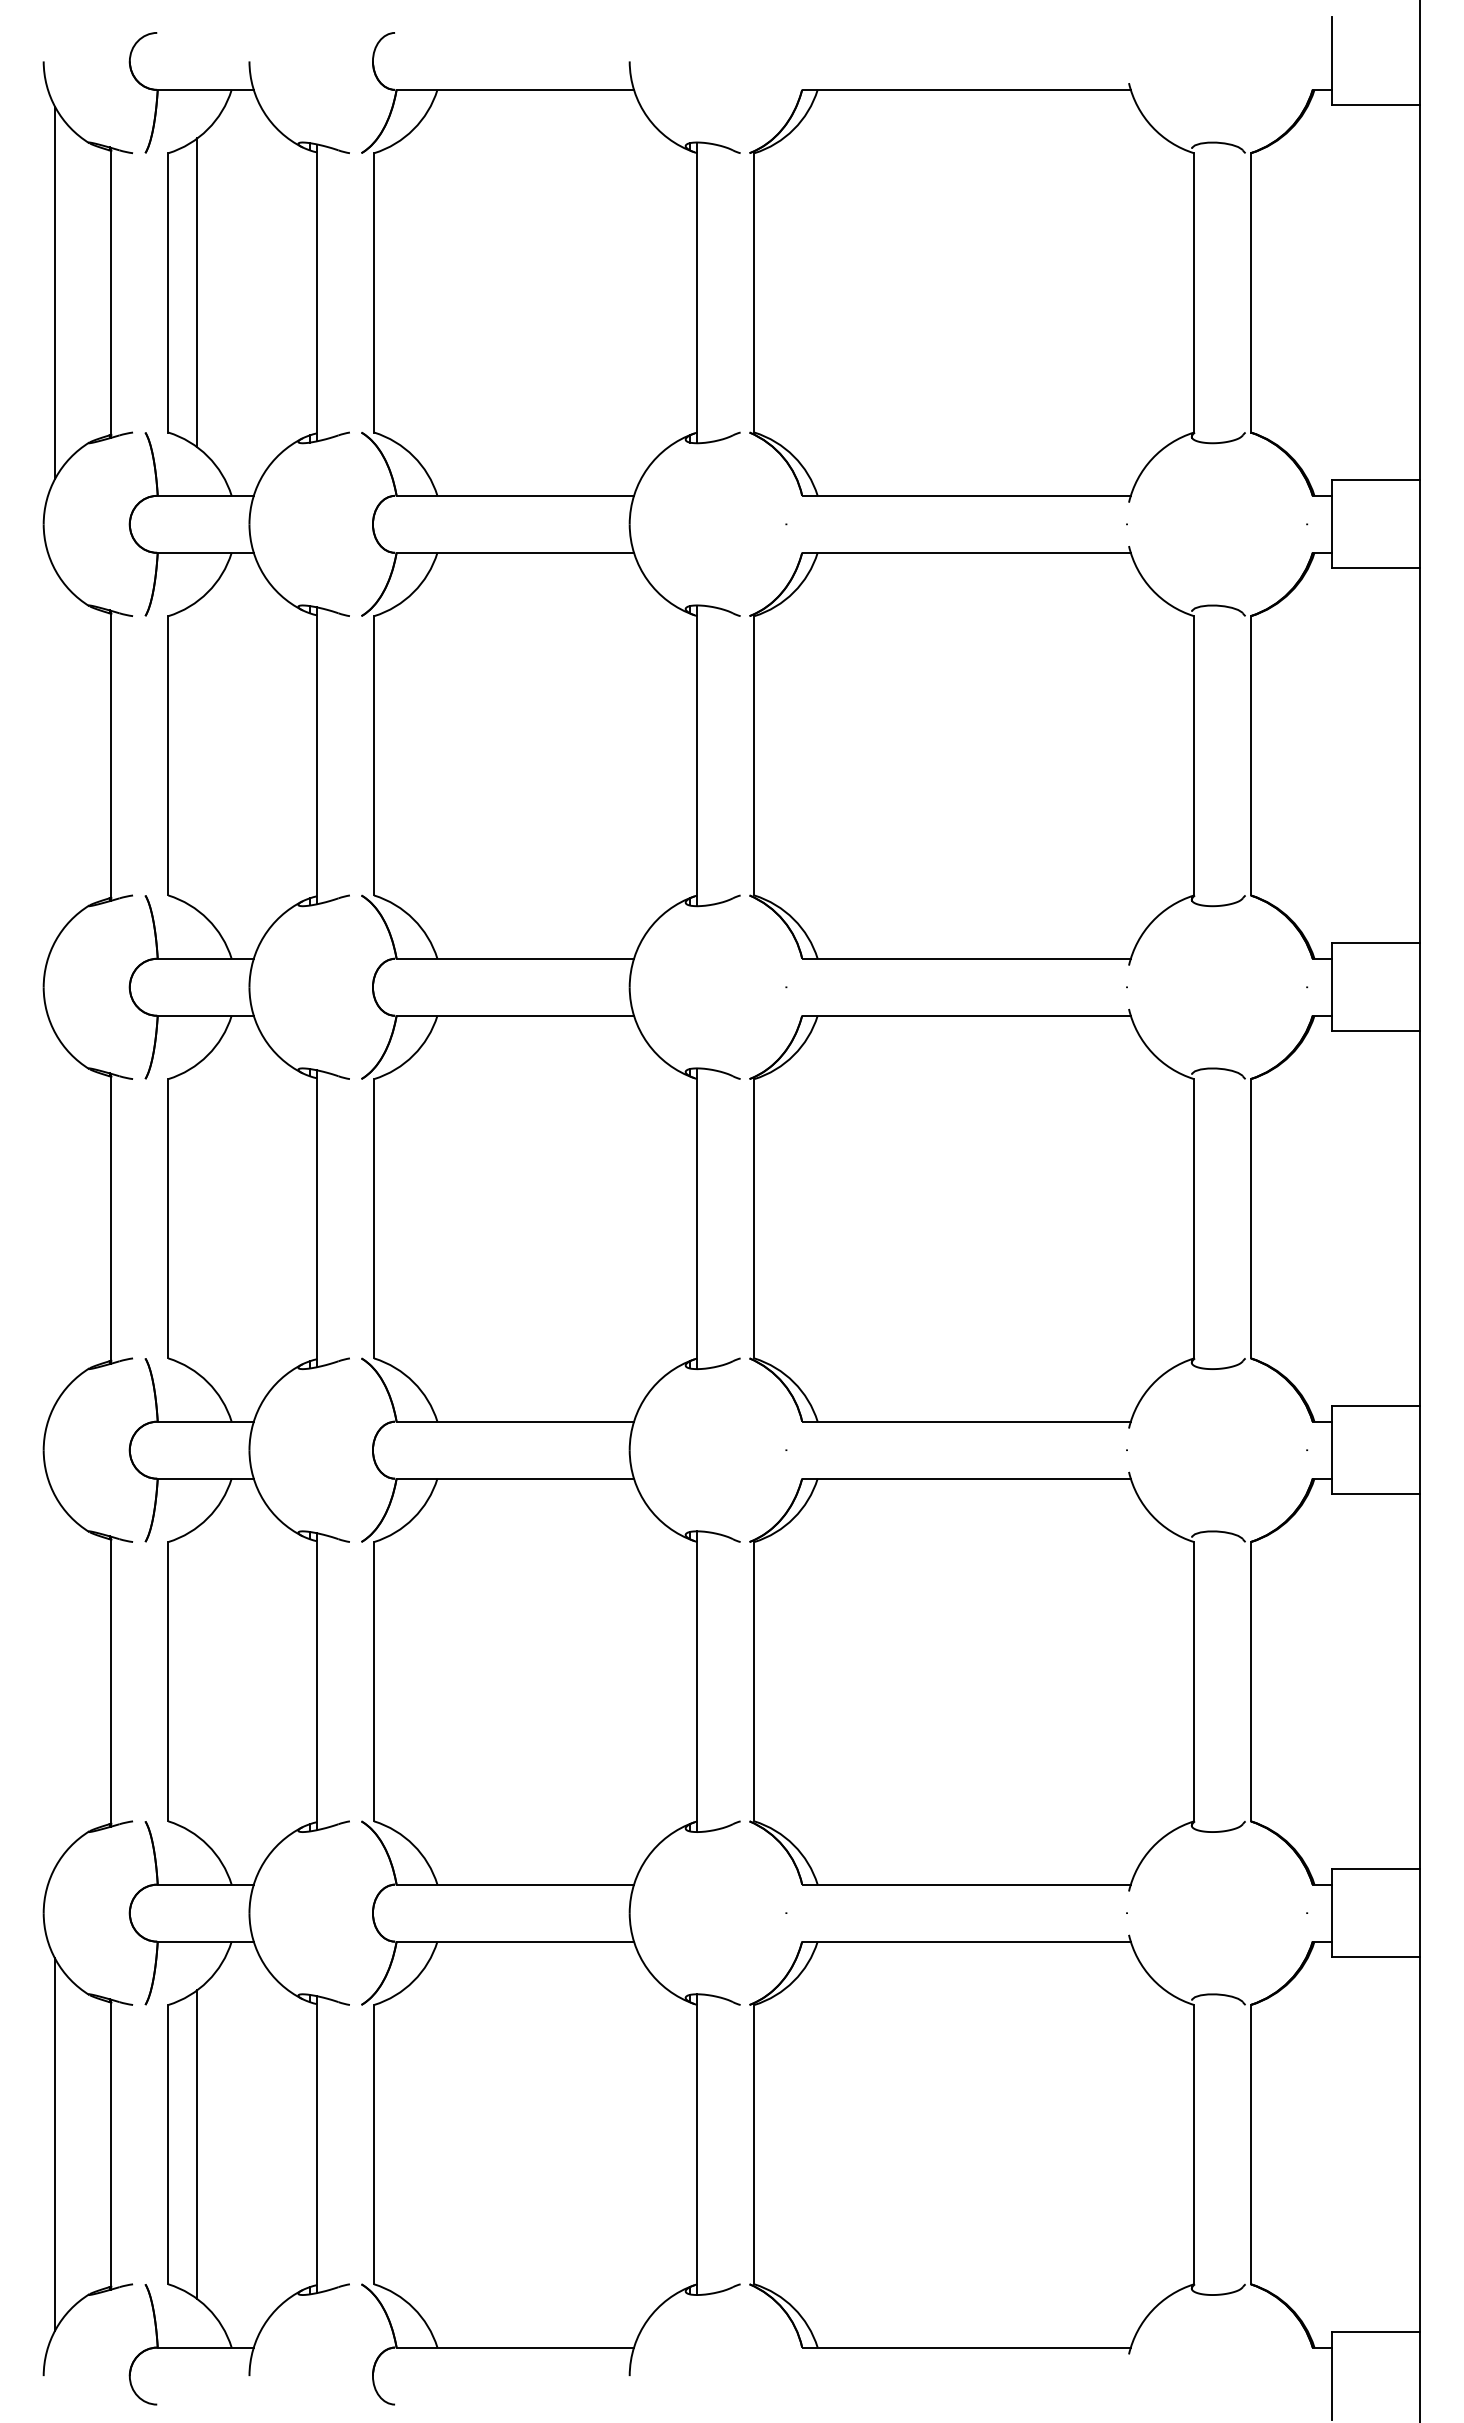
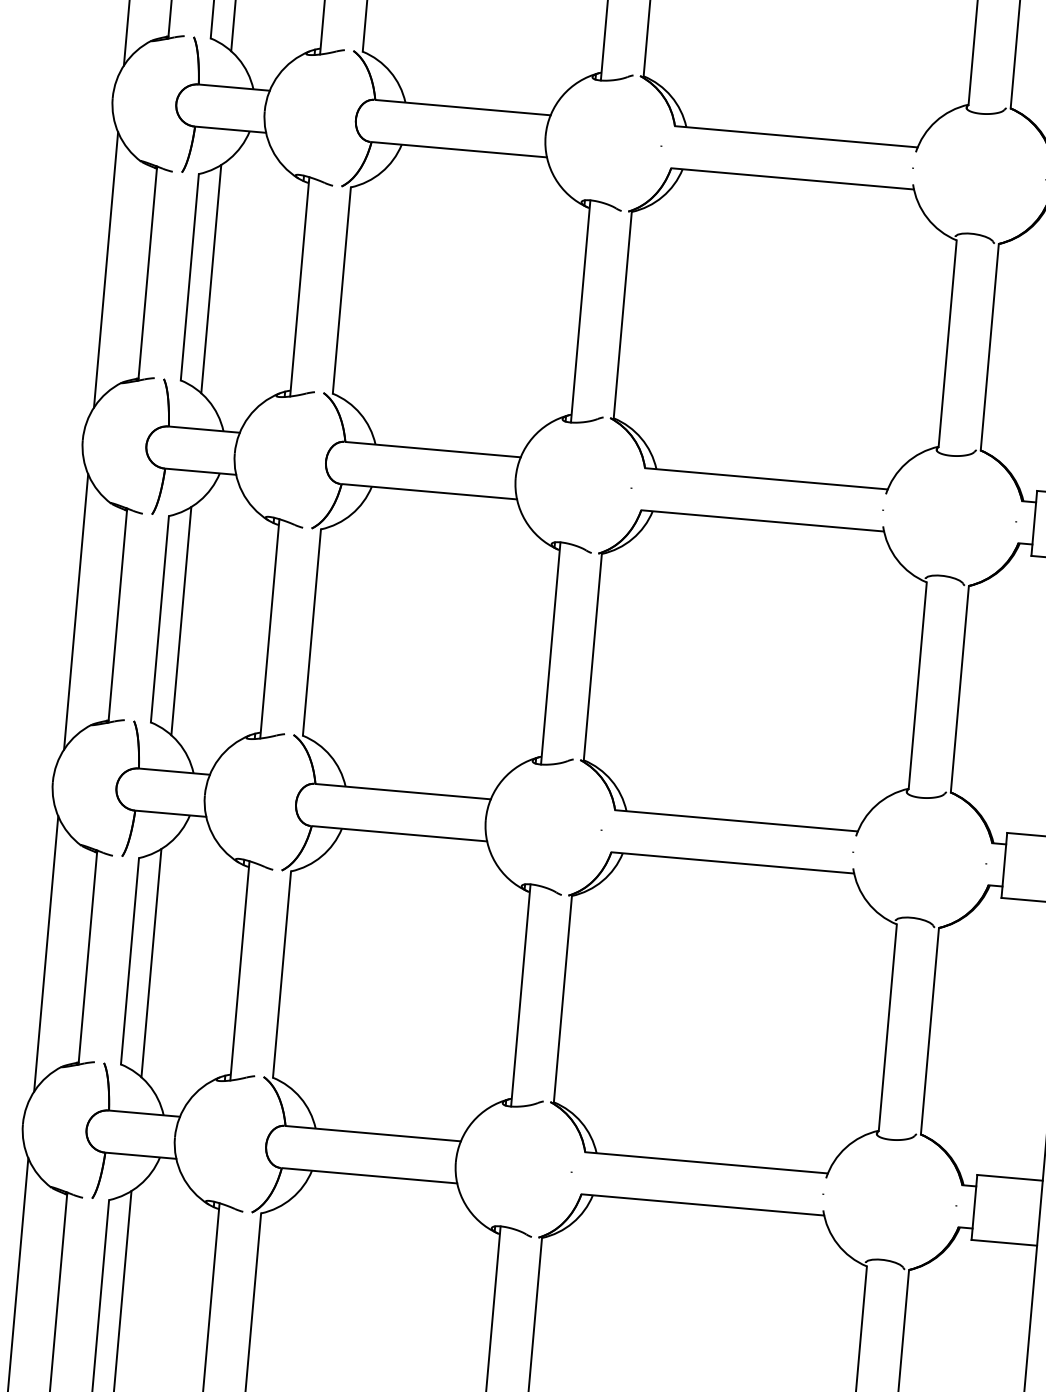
line: (54, 755) -> (105, 269), added
line: (197, 755) -> (211, 278), added
line: (54, 1218) -> (75, 611), added
line: (197, 1218) -> (181, 620), added
line: (54, 1681) -> (45, 953), added
line: (197, 1681) -> (151, 963), added

